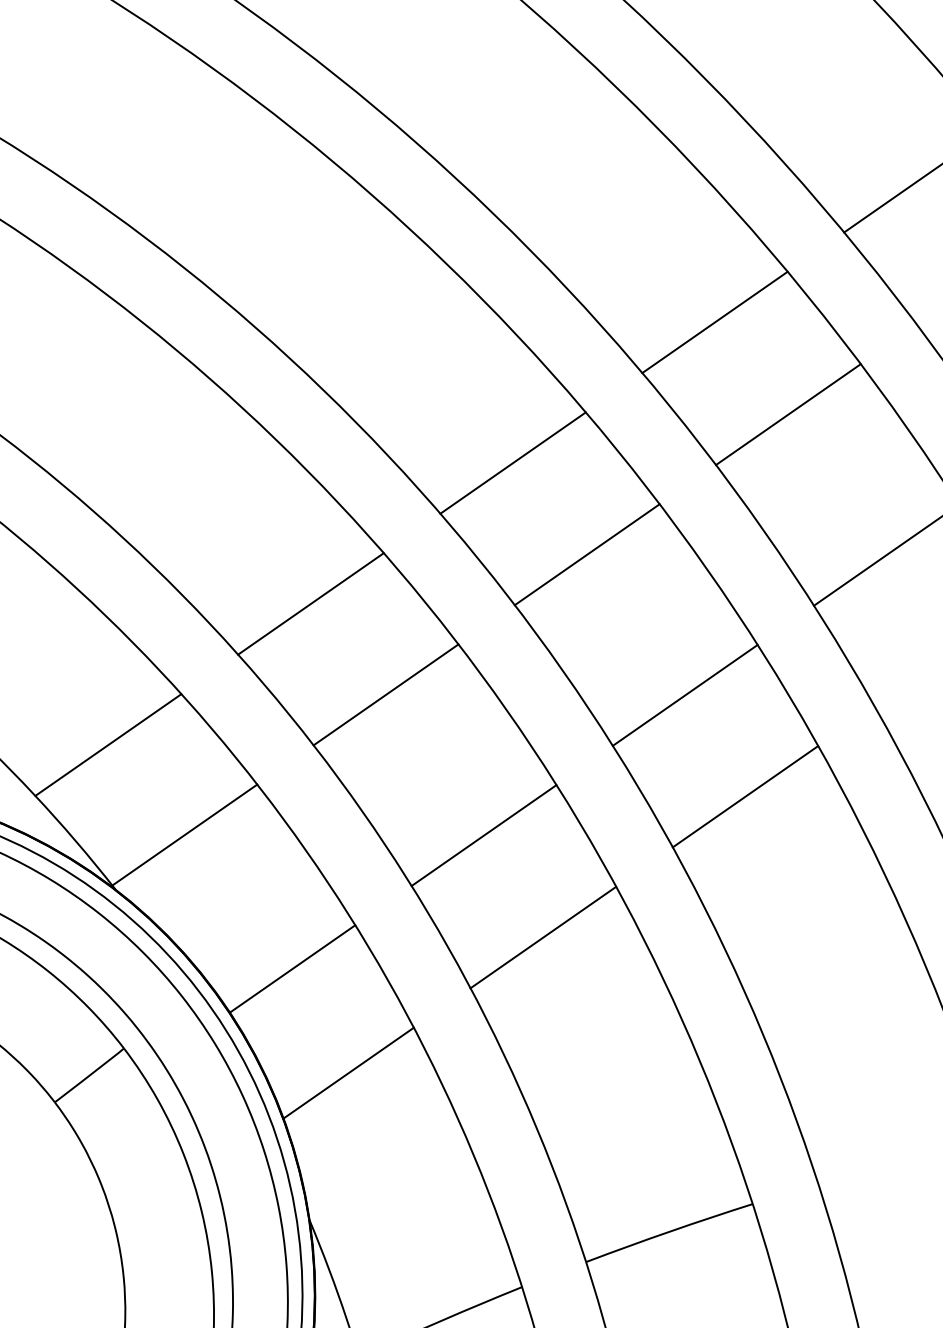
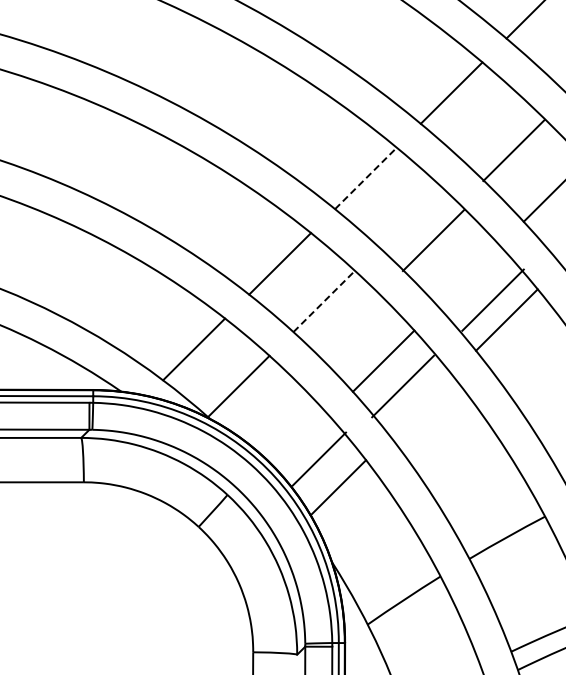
line: (787, 414) -> (513, 150), moved
line: (512, 463) -> (365, 178), solid -> dashed
line: (586, 554) -> (433, 240), moved
line: (684, 693) -> (492, 299), moved
line: (386, 695) -> (324, 301), solid -> dashed
line: (544, 937) -> (403, 386), moved
line: (293, 967) -> (319, 458), moved

